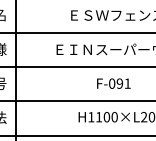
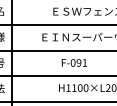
text: (113, 83) -> (74, 62), moved

